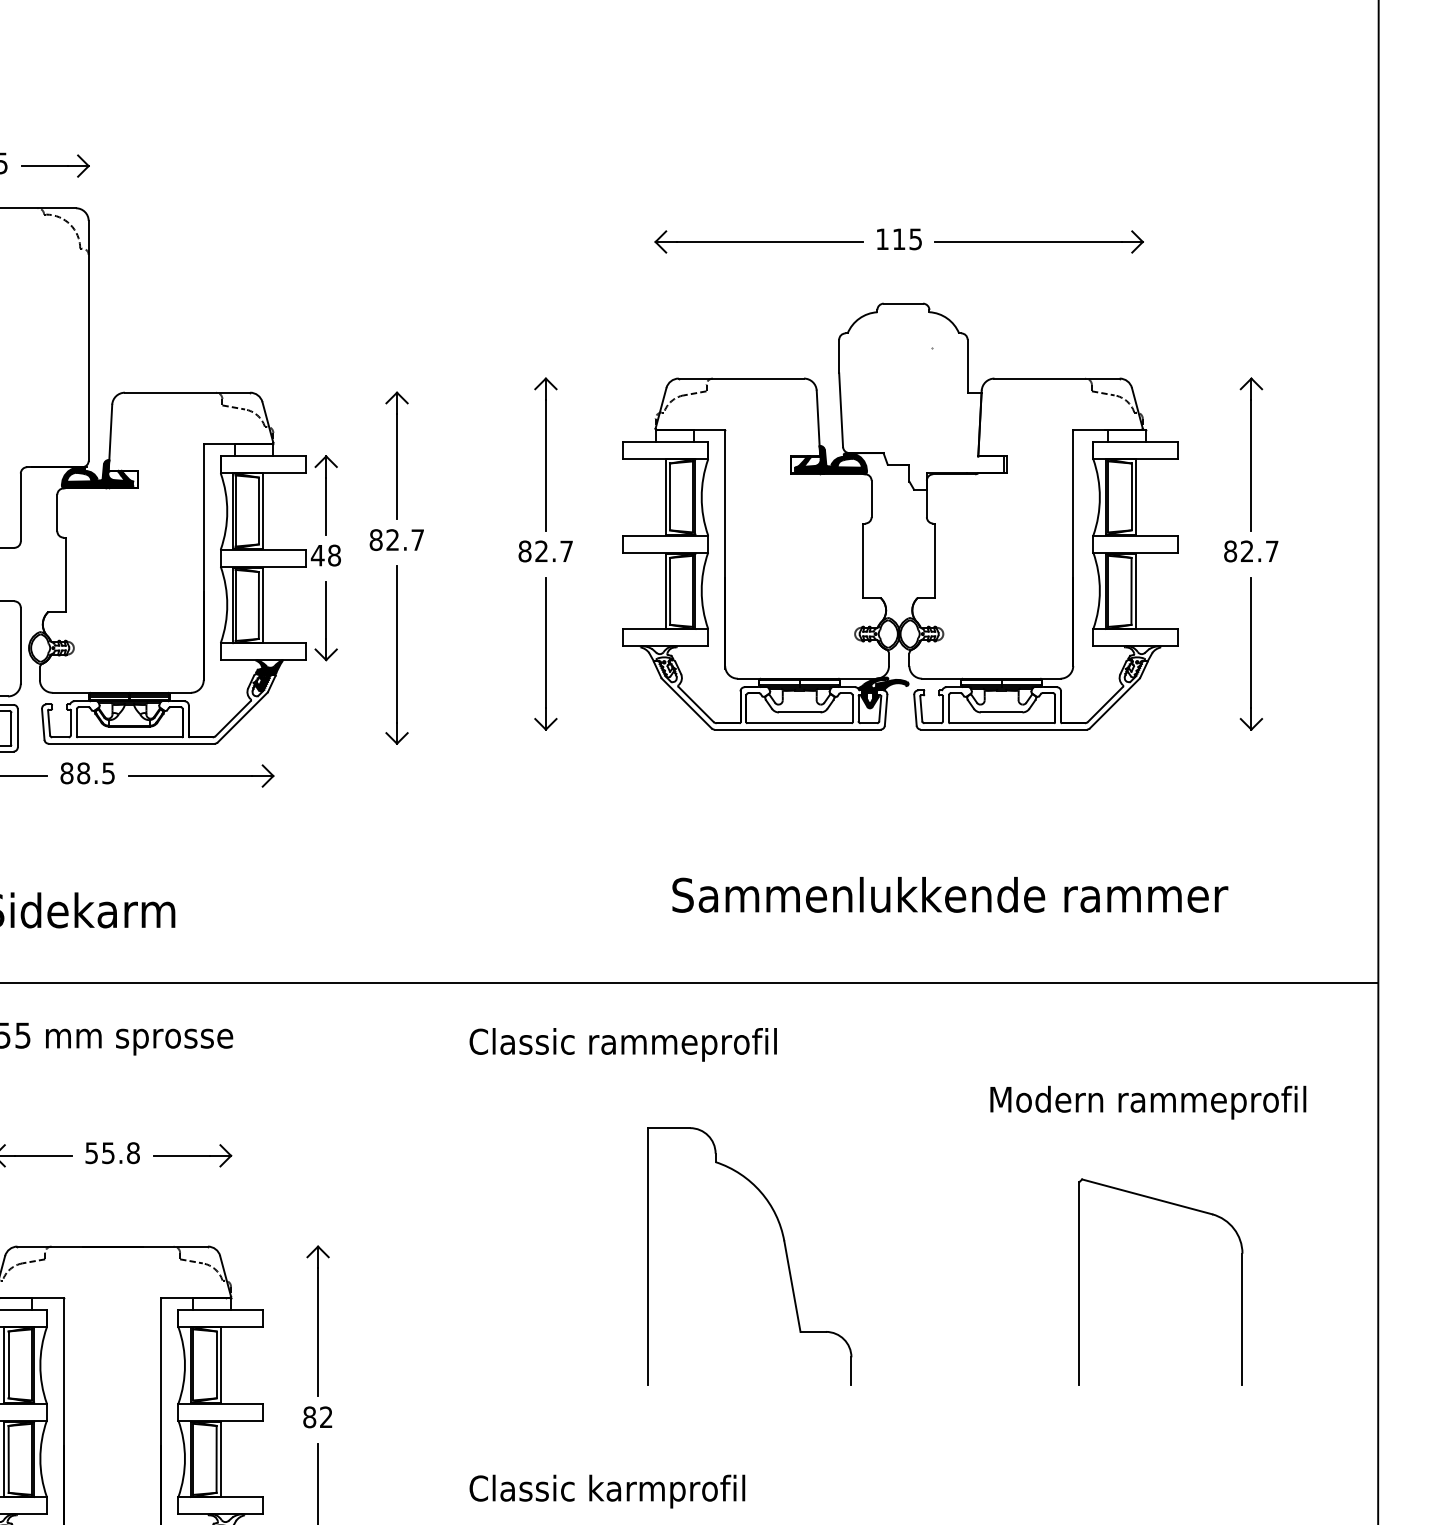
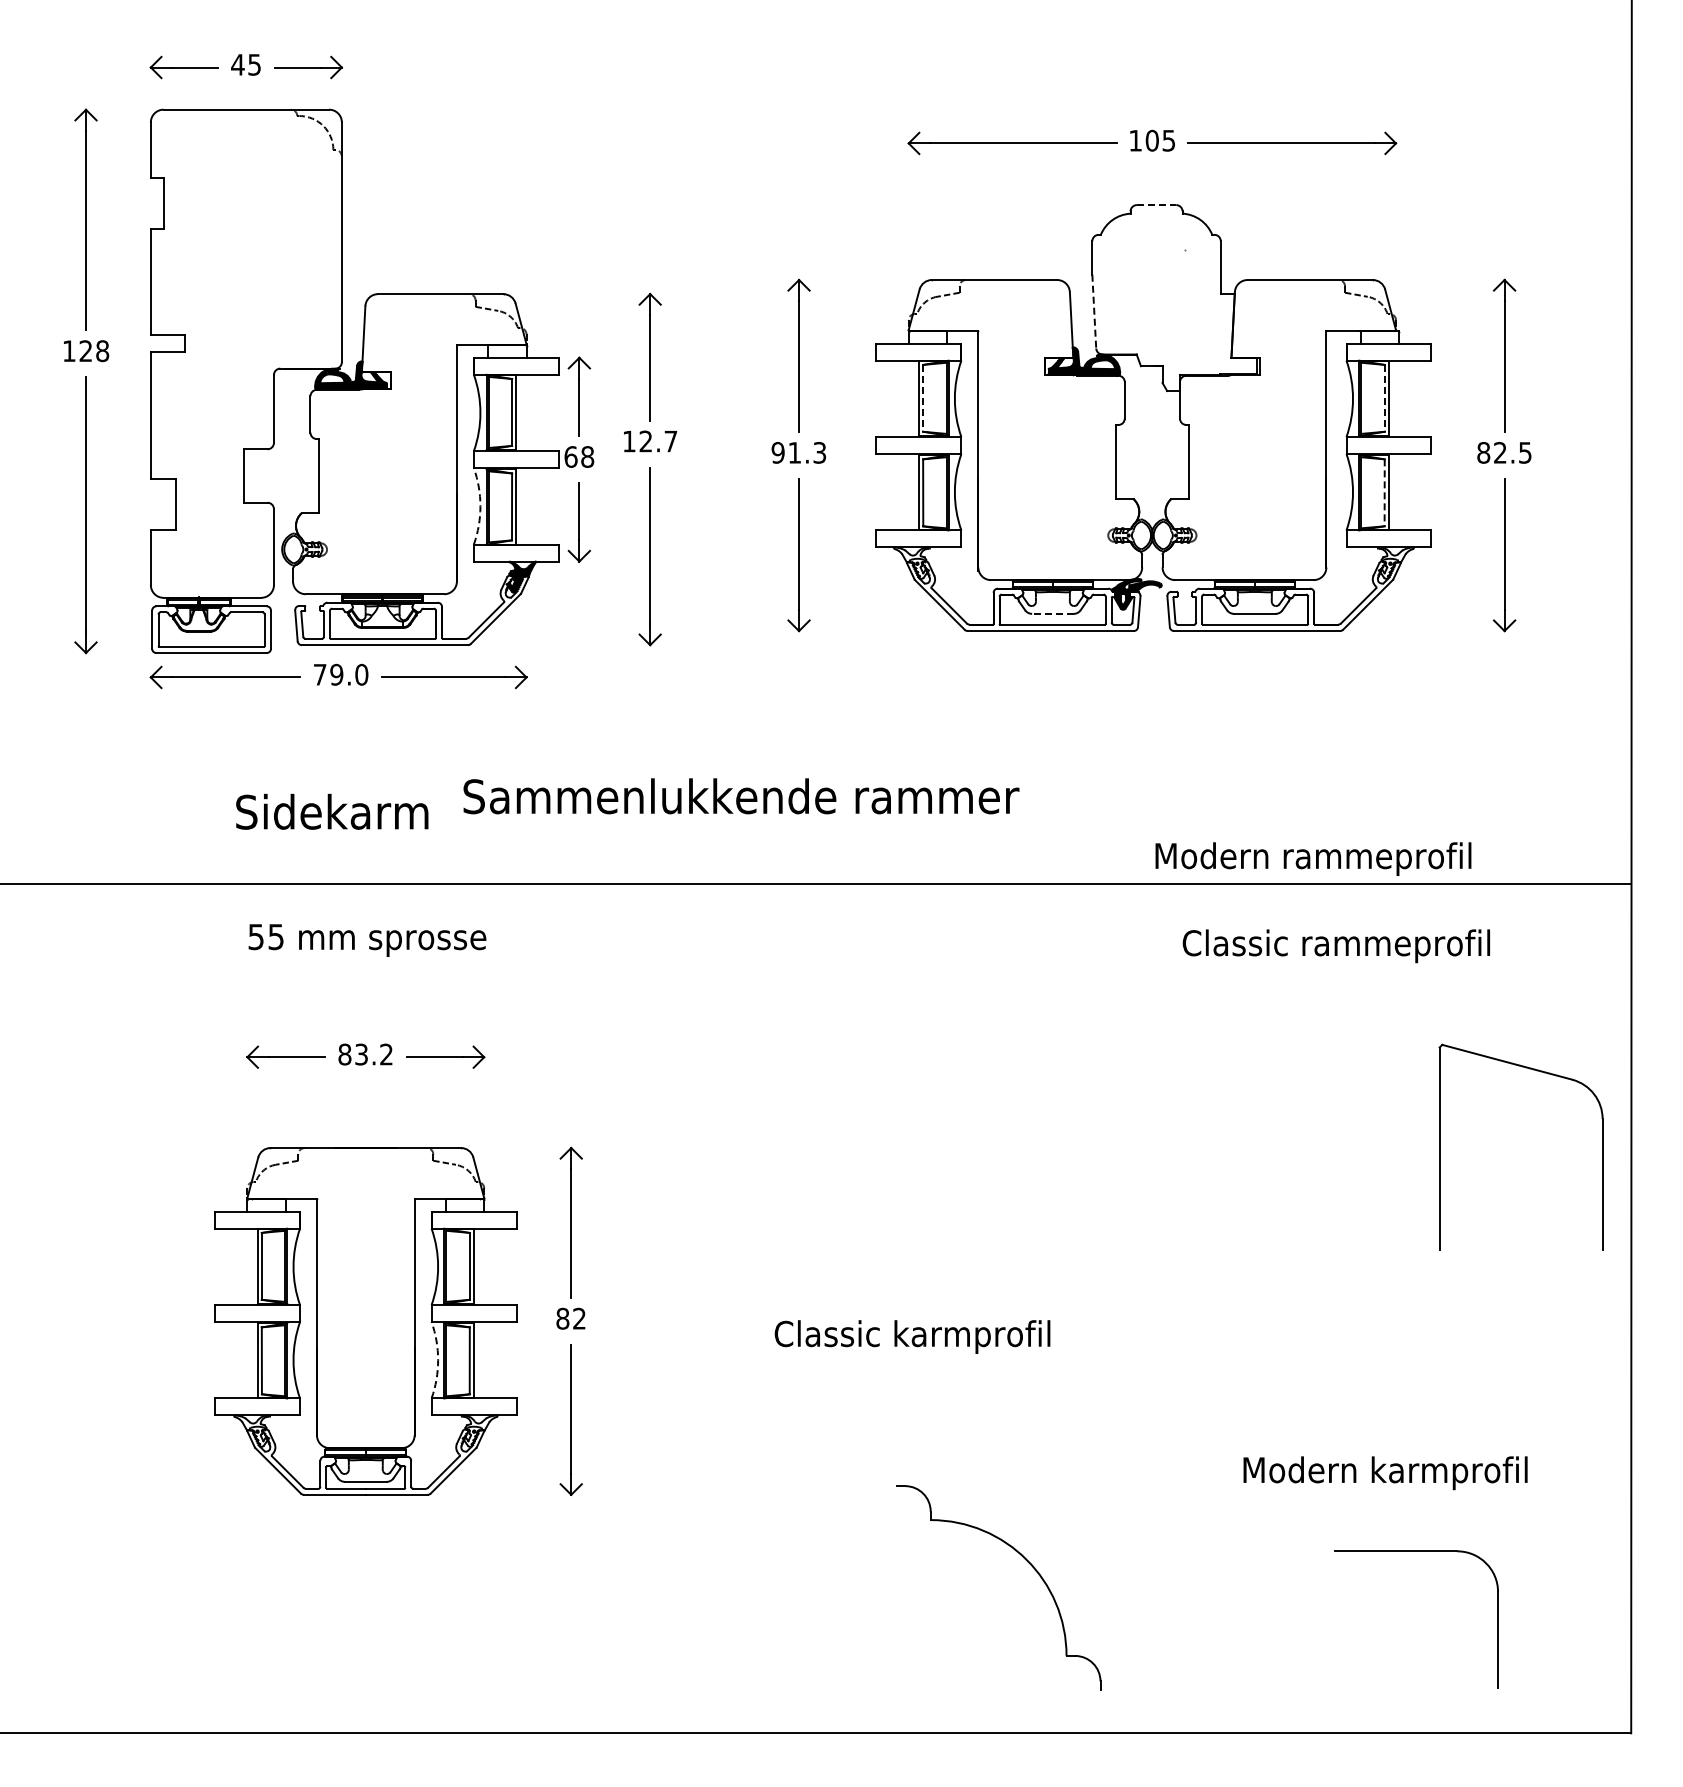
text: (898, 239) -> (1151, 140), 115 -> 105
line: (903, 304) -> (1156, 205), solid -> dashed
line: (841, 410) -> (1094, 311), solid -> dashed
line: (670, 497) -> (923, 398), solid -> dashed
line: (1131, 497) -> (1384, 398), solid -> dashed
text: (375, 540) -> (628, 441), 82.7 -> 12.7
text: (545, 551) -> (798, 452), 82.7 -> 91.3
text: (1272, 551) -> (1525, 452), 82.7 -> 82.5
text: (317, 555) -> (570, 456), 48 -> 68
line: (1131, 592) -> (1384, 493), solid -> dashed
arc: (227, 605) -> (480, 506), solid -> dashed
line: (799, 712) -> (1052, 613), solid -> dashed
text: (87, 773) -> (340, 674), 88.5 -> 79.0
text: (950, 895) -> (741, 796), moved
text: (622, 1045) -> (1335, 946), moved
text: (1148, 1102) -> (1313, 858), moved
text: (112, 1153) -> (365, 1054), 55.8 -> 83.2
part: (1180, 1207) -> (1540, 1072), moved
part: (784, 1248) -> (1037, 1149), removed
arc: (185, 1459) -> (438, 1360), solid -> dashed
text: (607, 1491) -> (912, 1336), moved

